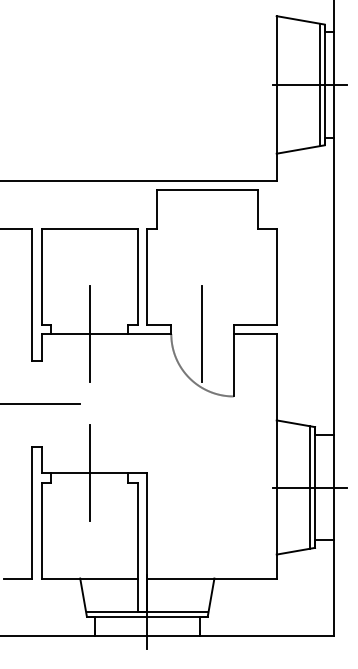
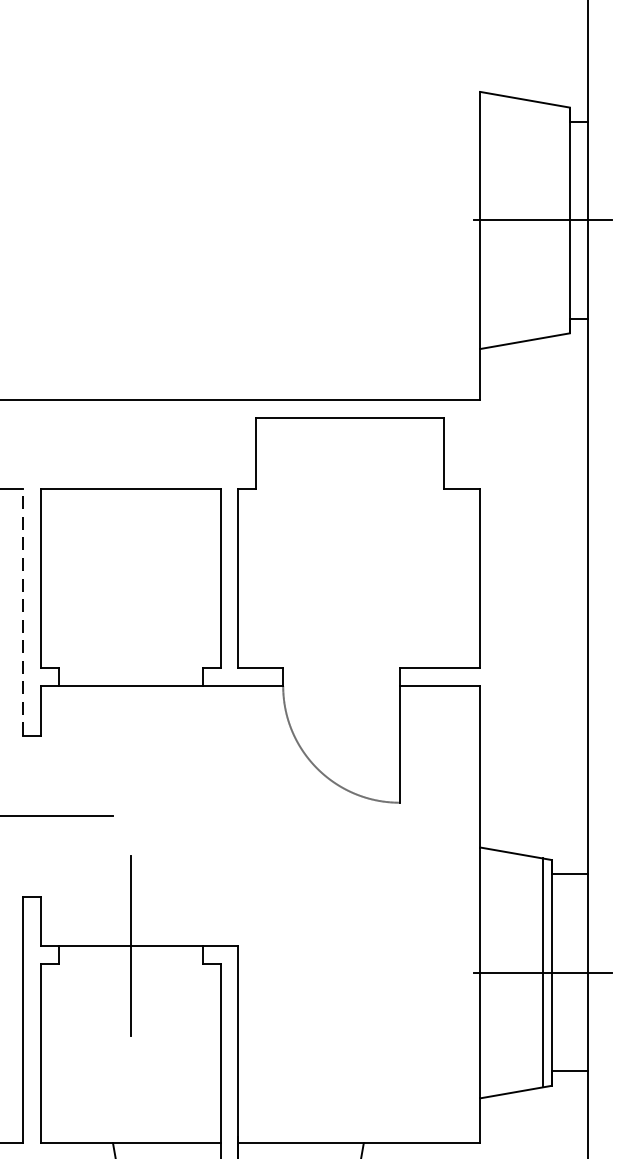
line: (319, 84) -> (560, 219), removed
line: (32, 294) -> (23, 612), solid -> dashed
line: (89, 334) -> (130, 686), removed
line: (202, 334) -> (341, 686), removed

